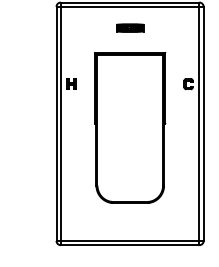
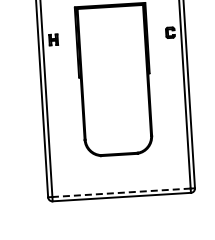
line: (129, 240) -> (120, 192), solid -> dashed

